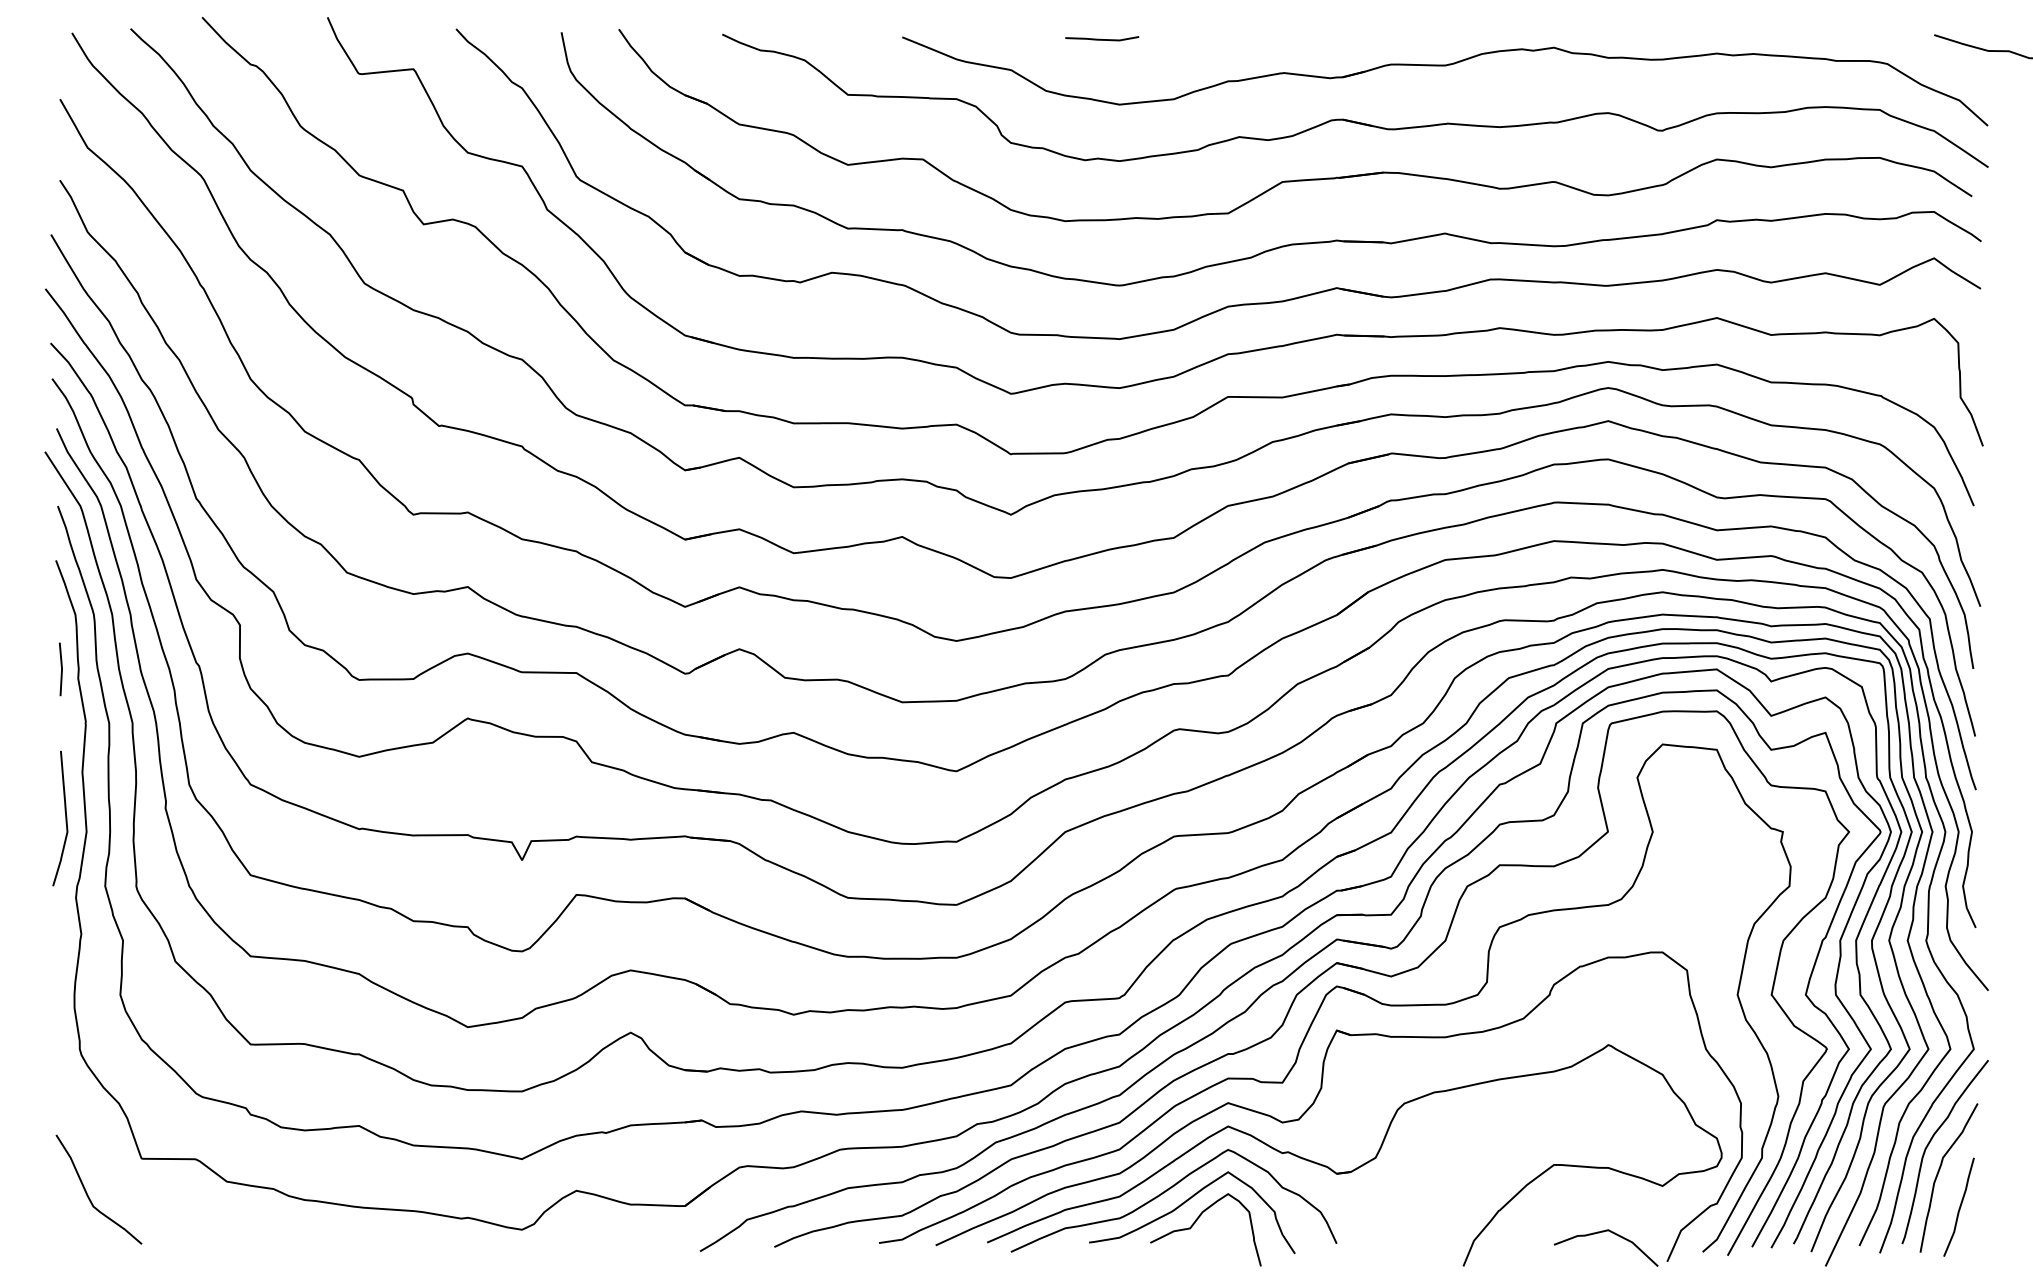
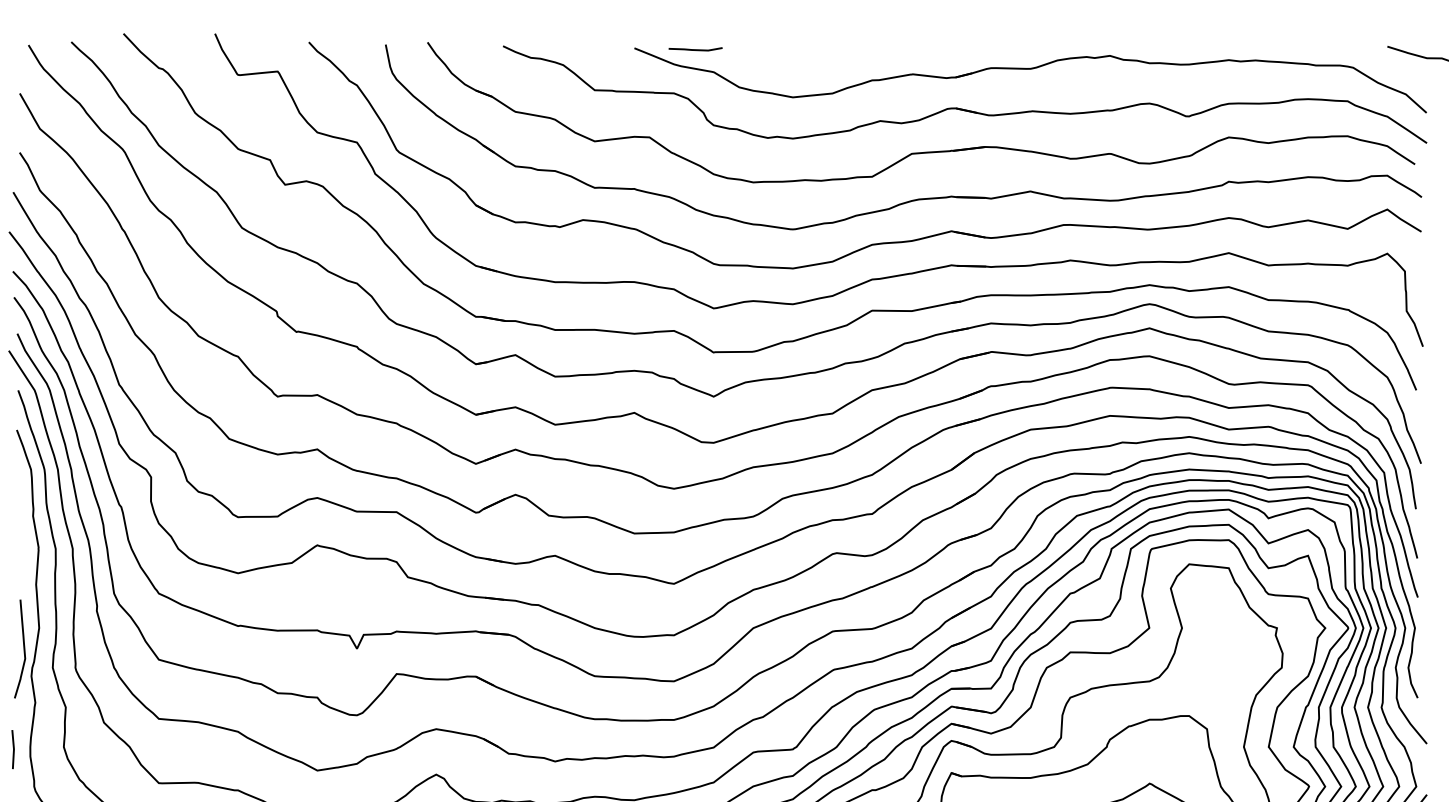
line: (1102, 39) -> (695, 49), moved
line: (61, 669) -> (13, 749), moved
curve: (65, 818) -> (23, 648), moved

